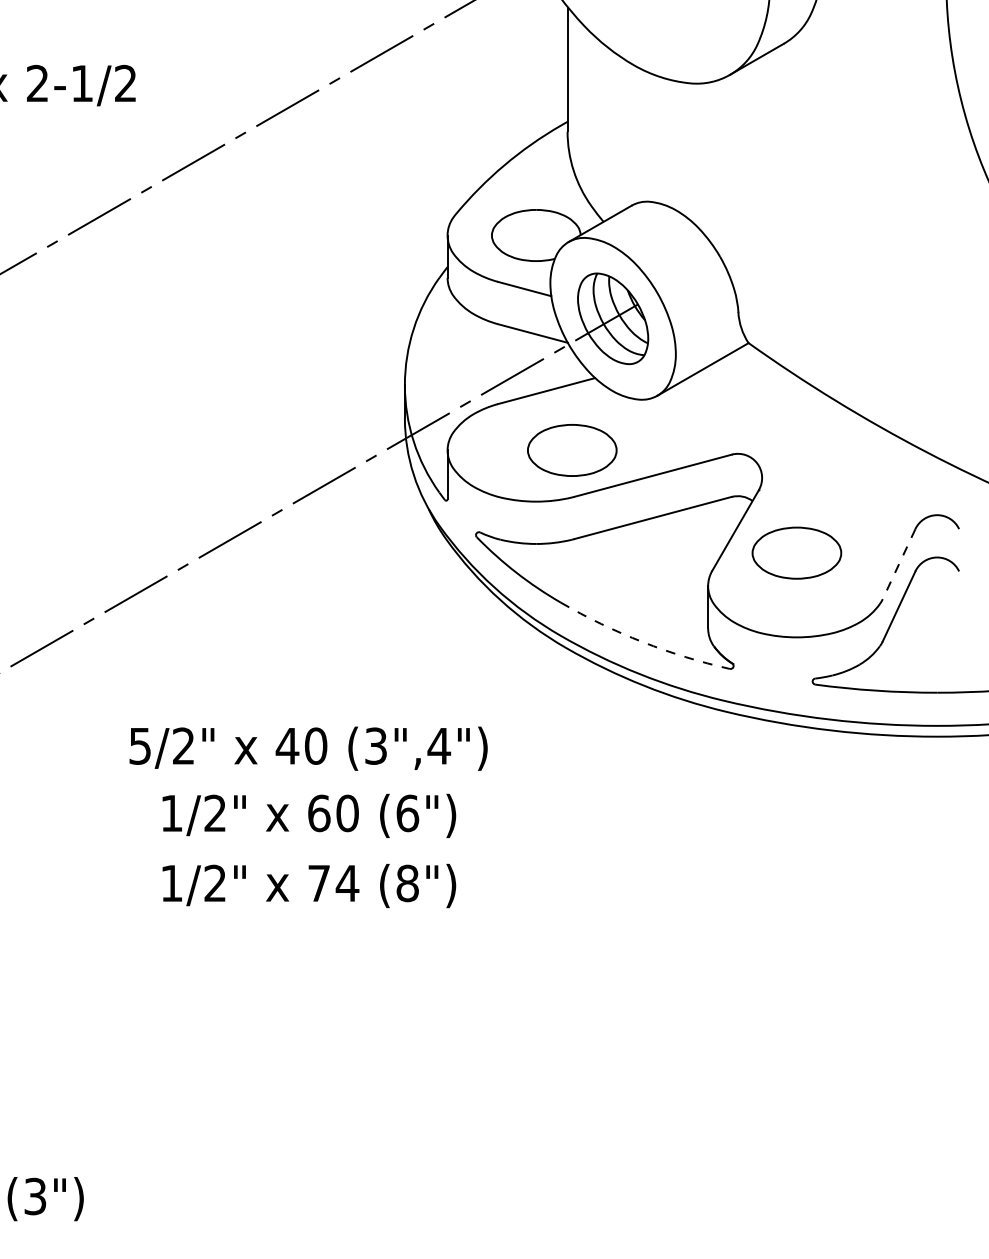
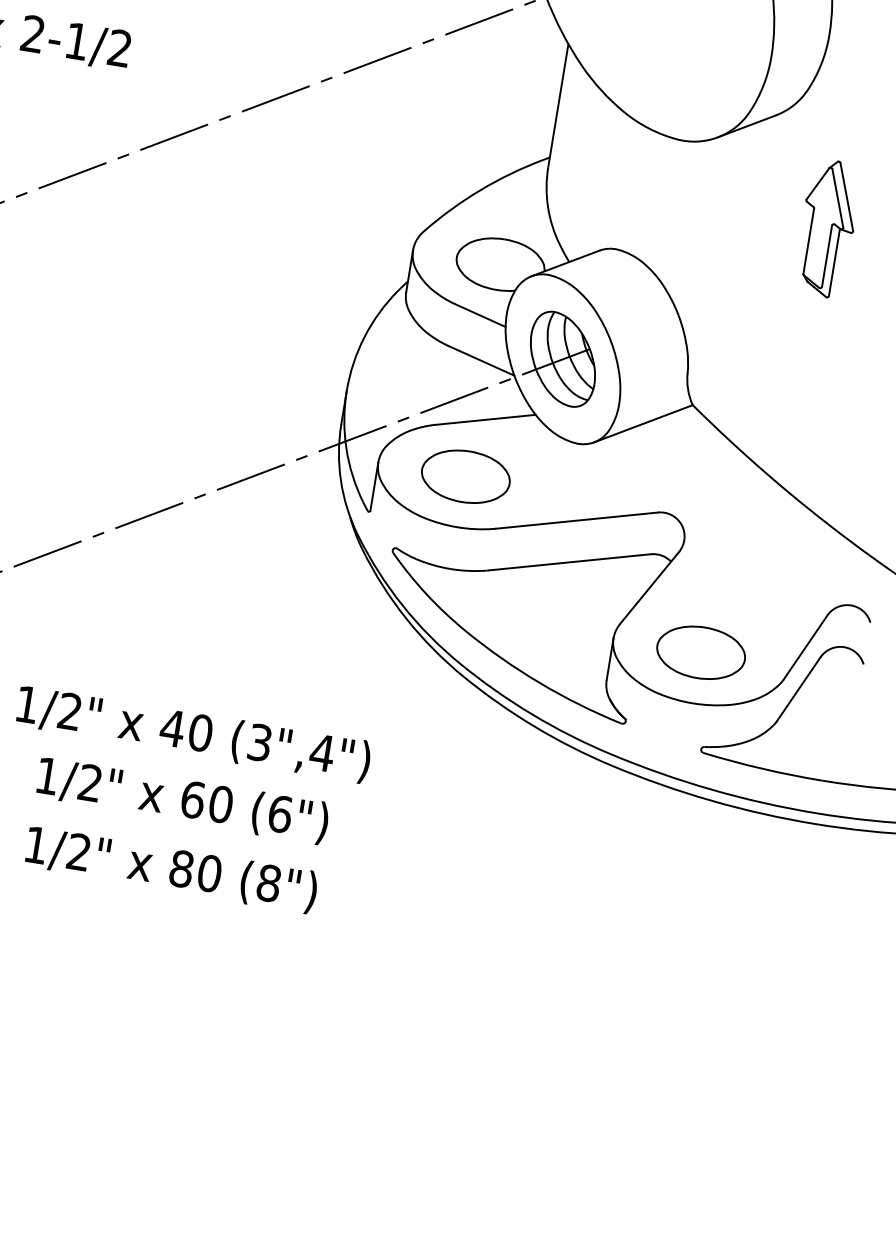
part: (852, 146) -> (827, 227), added
part: (572, 450) -> (466, 476), moved
part: (796, 552) -> (700, 652), moved
line: (899, 564) -> (805, 648), dashed -> solid
arc: (642, 642) -> (539, 683), dashed -> solid
text: (139, 746) -> (26, 704), 5/2" -> 1/2"
text: (333, 883) -> (195, 871), 74 -> 80

